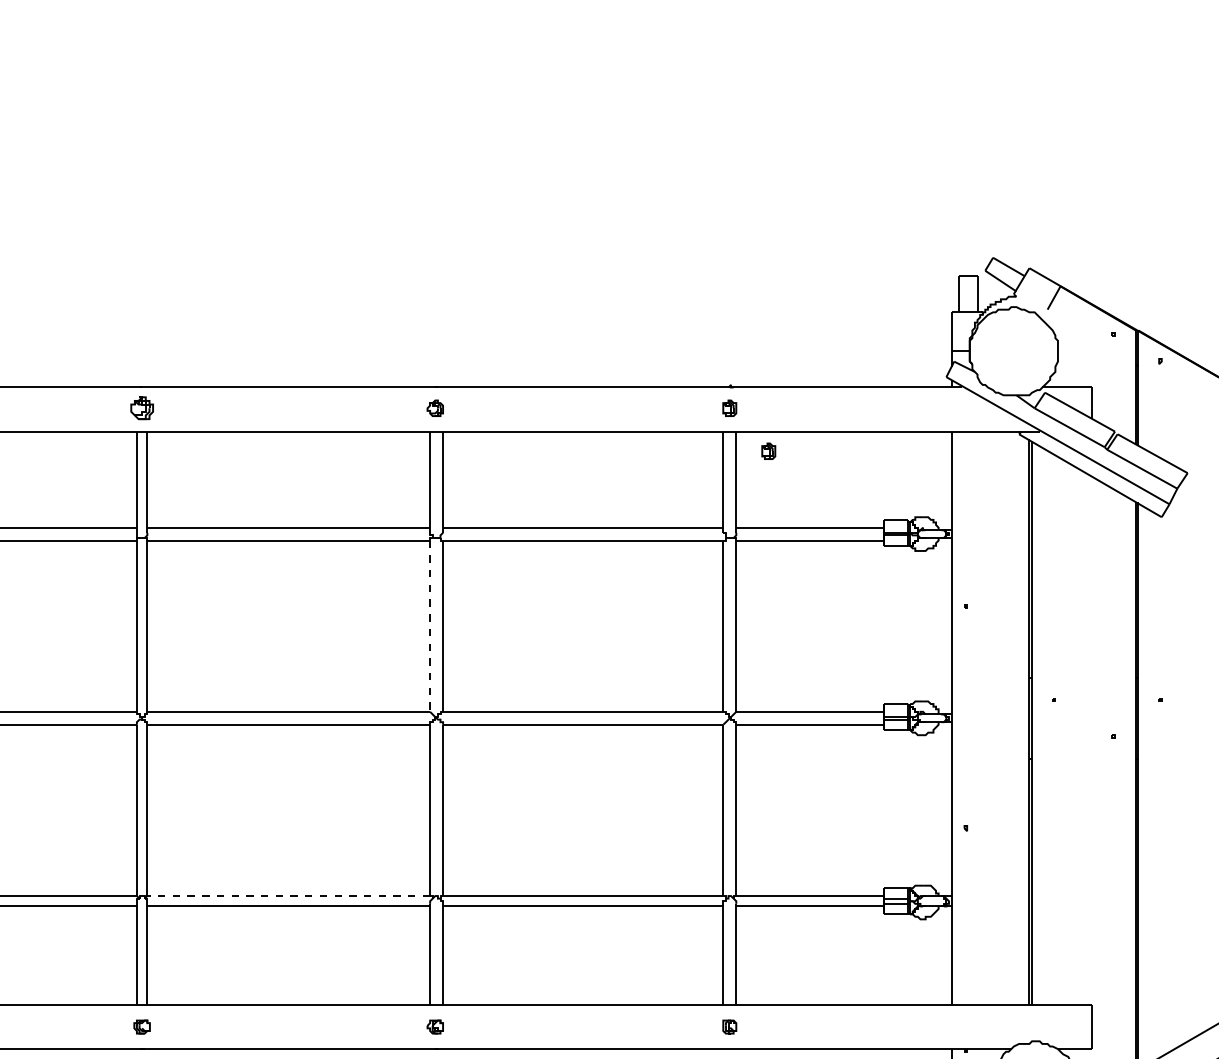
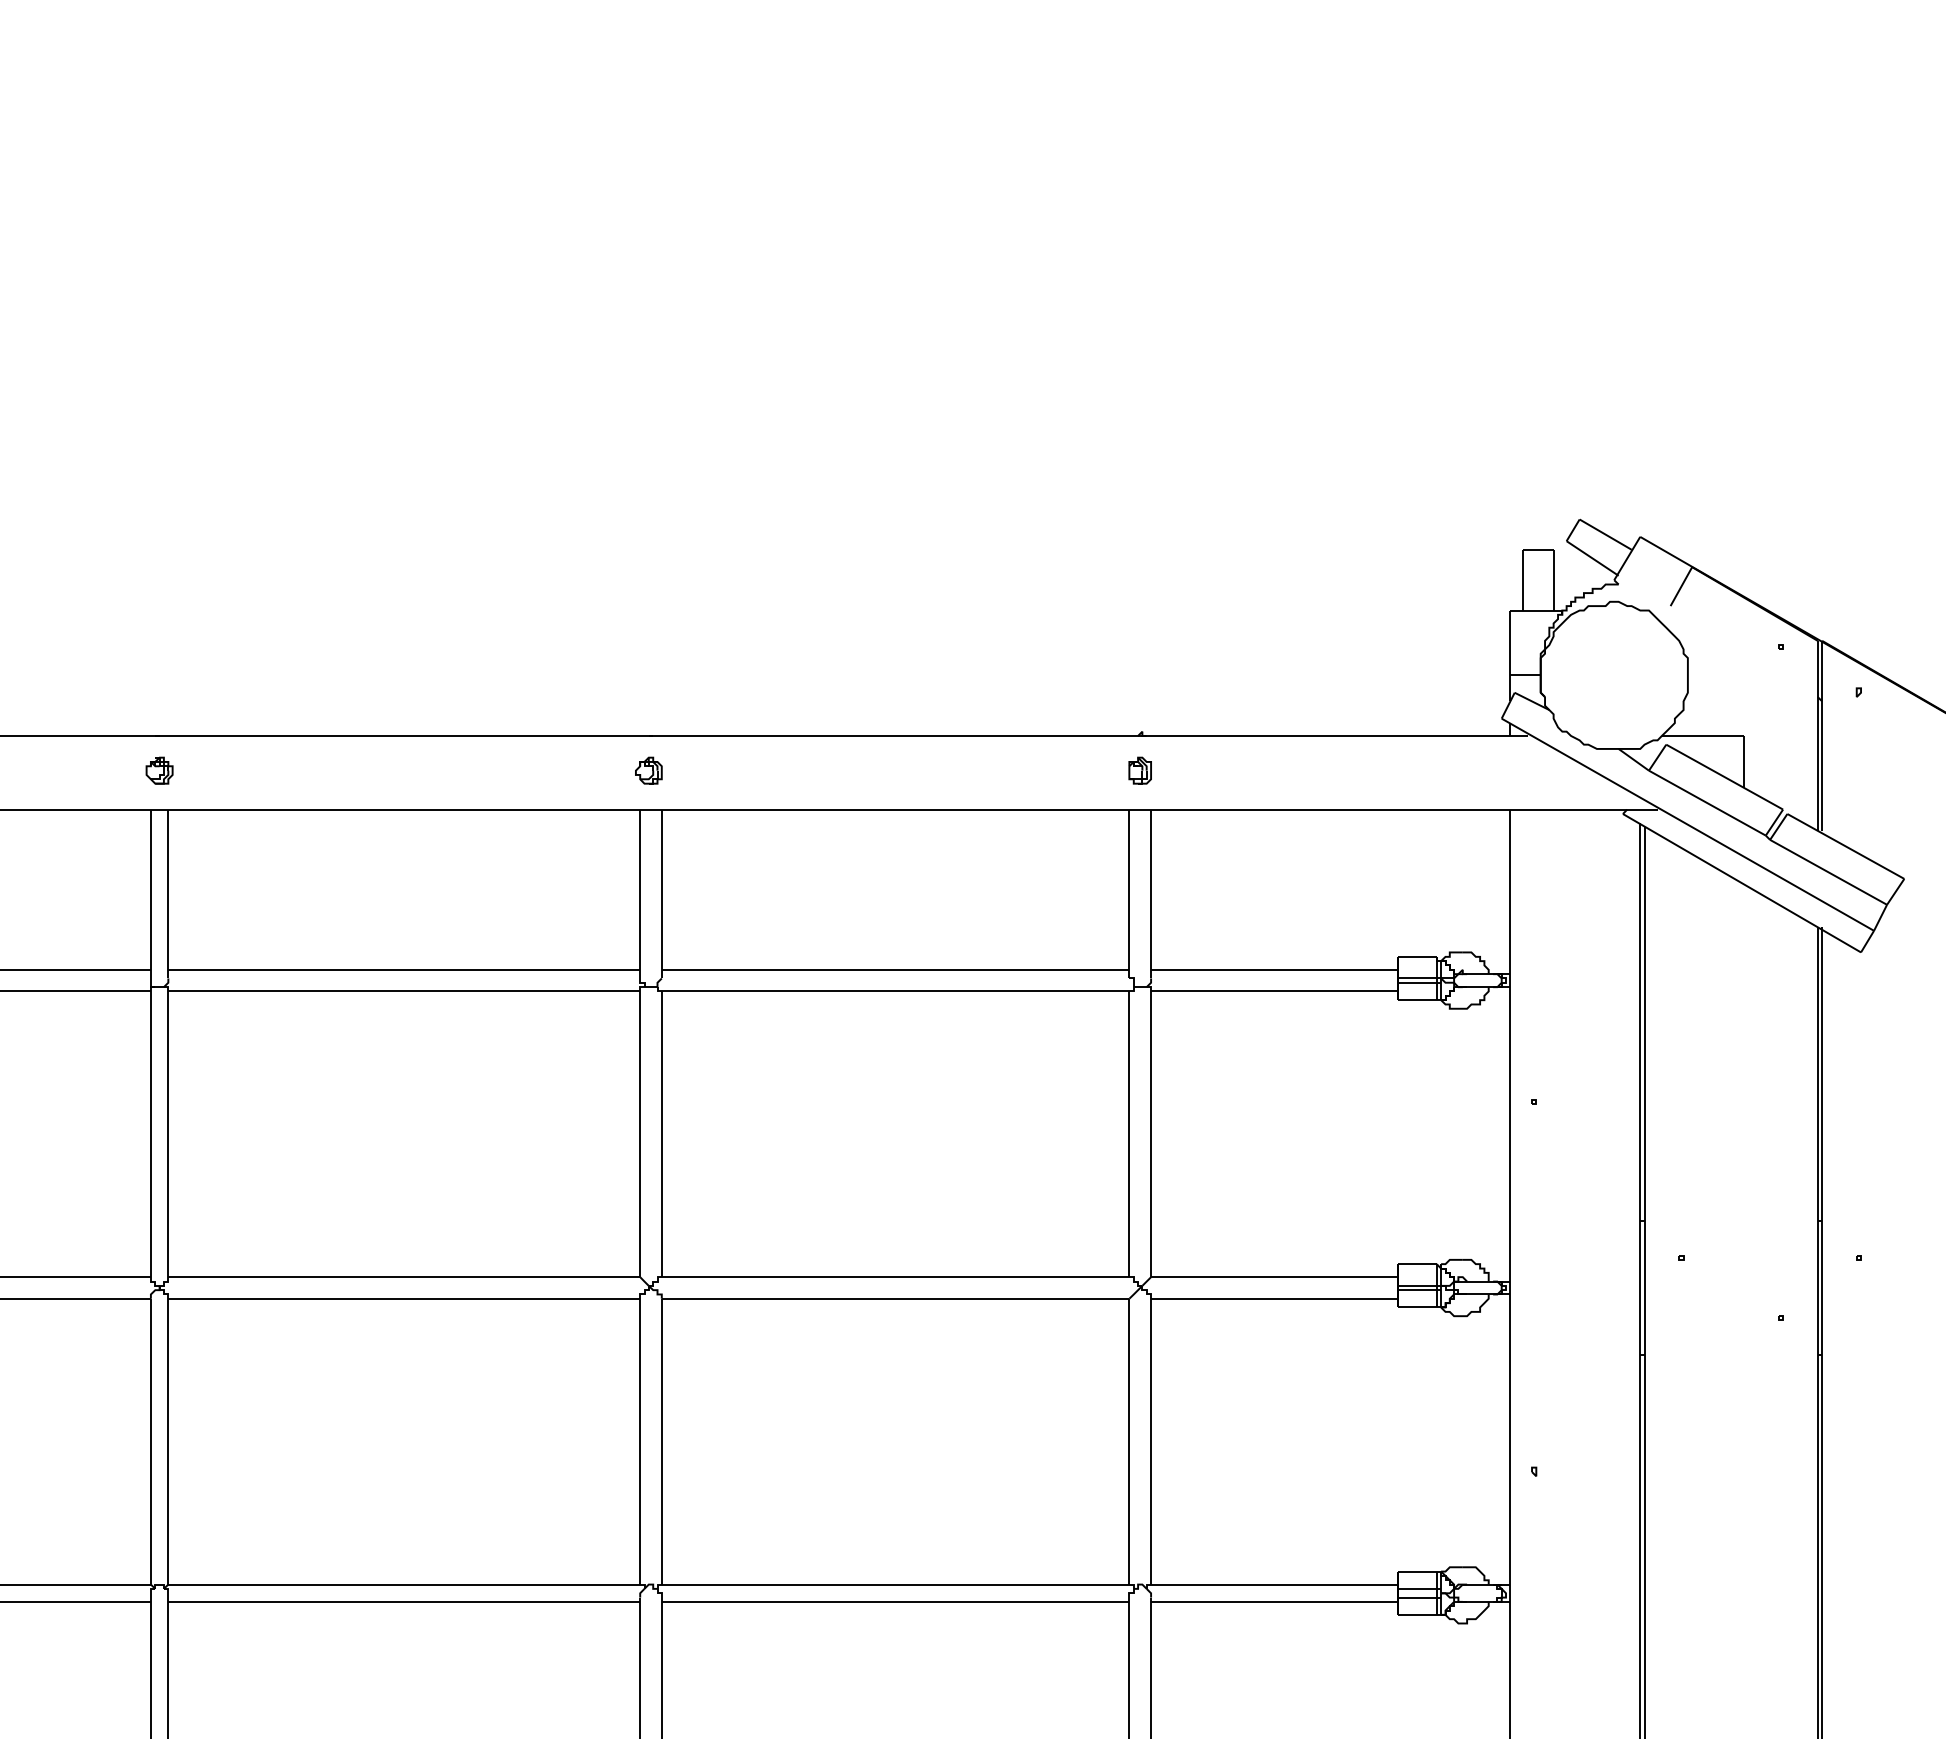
part: (141, 408) -> (158, 770), size x0.71
part: (768, 450) -> (1204, 841), removed
line: (430, 626) -> (640, 1134), dashed -> solid
line: (288, 896) -> (403, 1585), dashed -> solid

